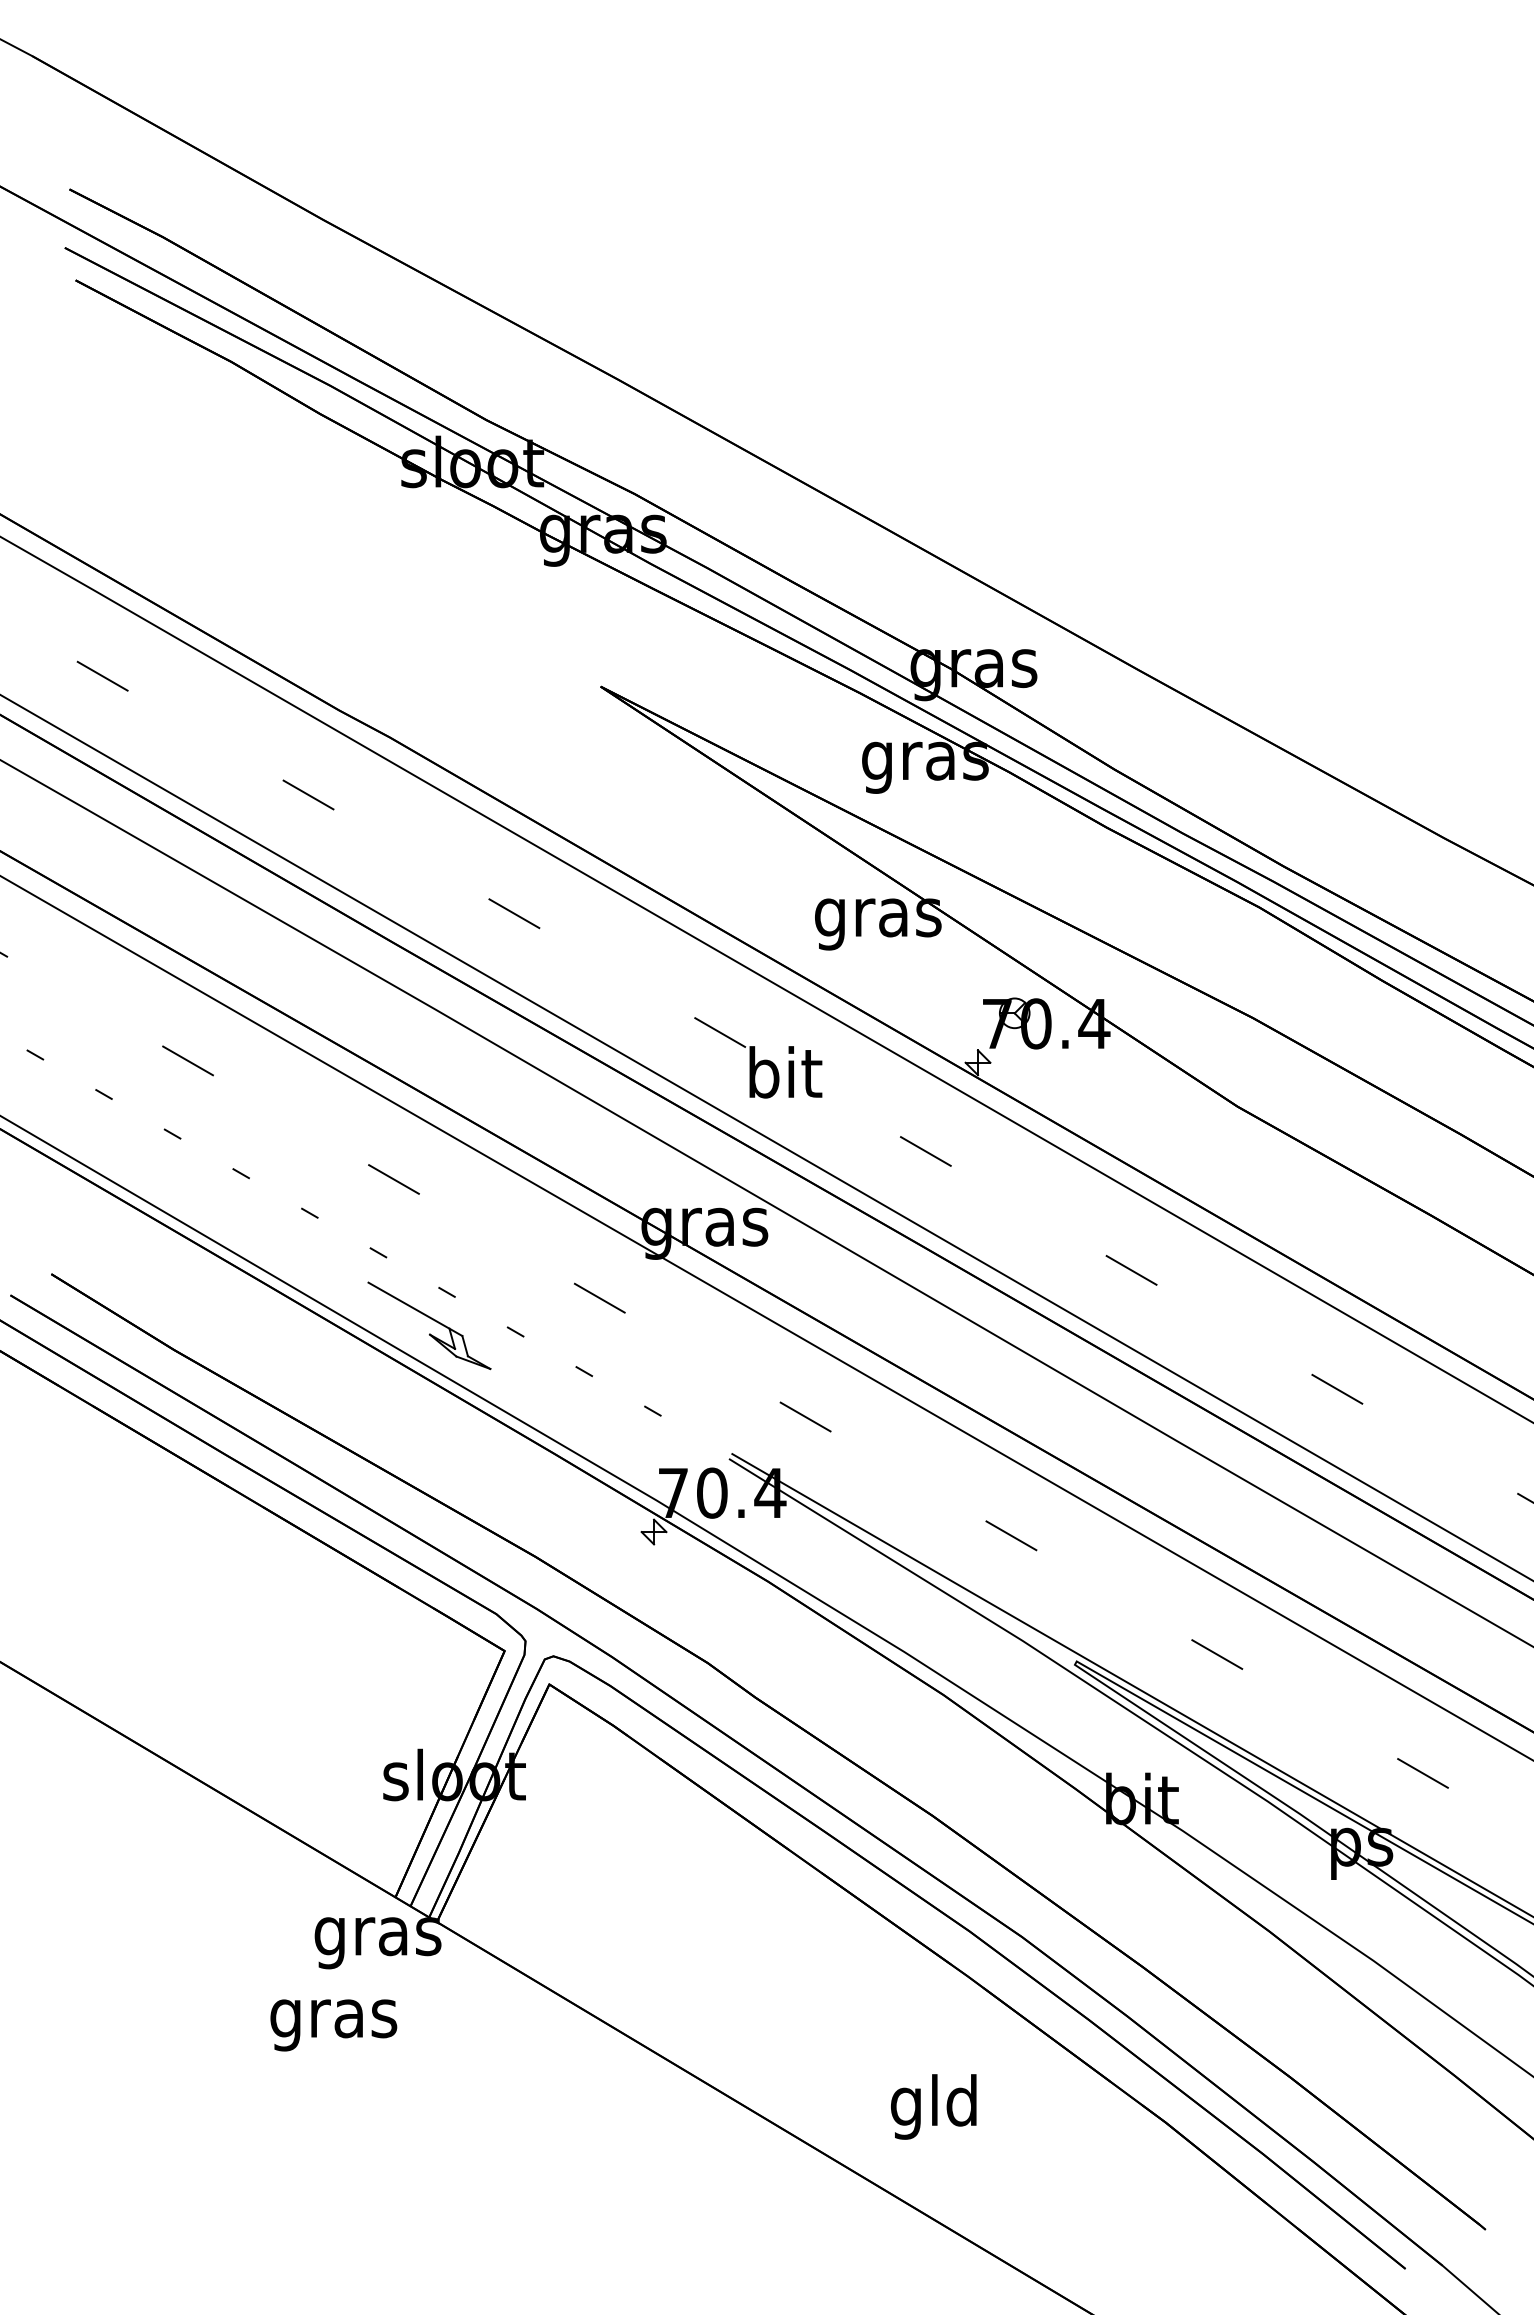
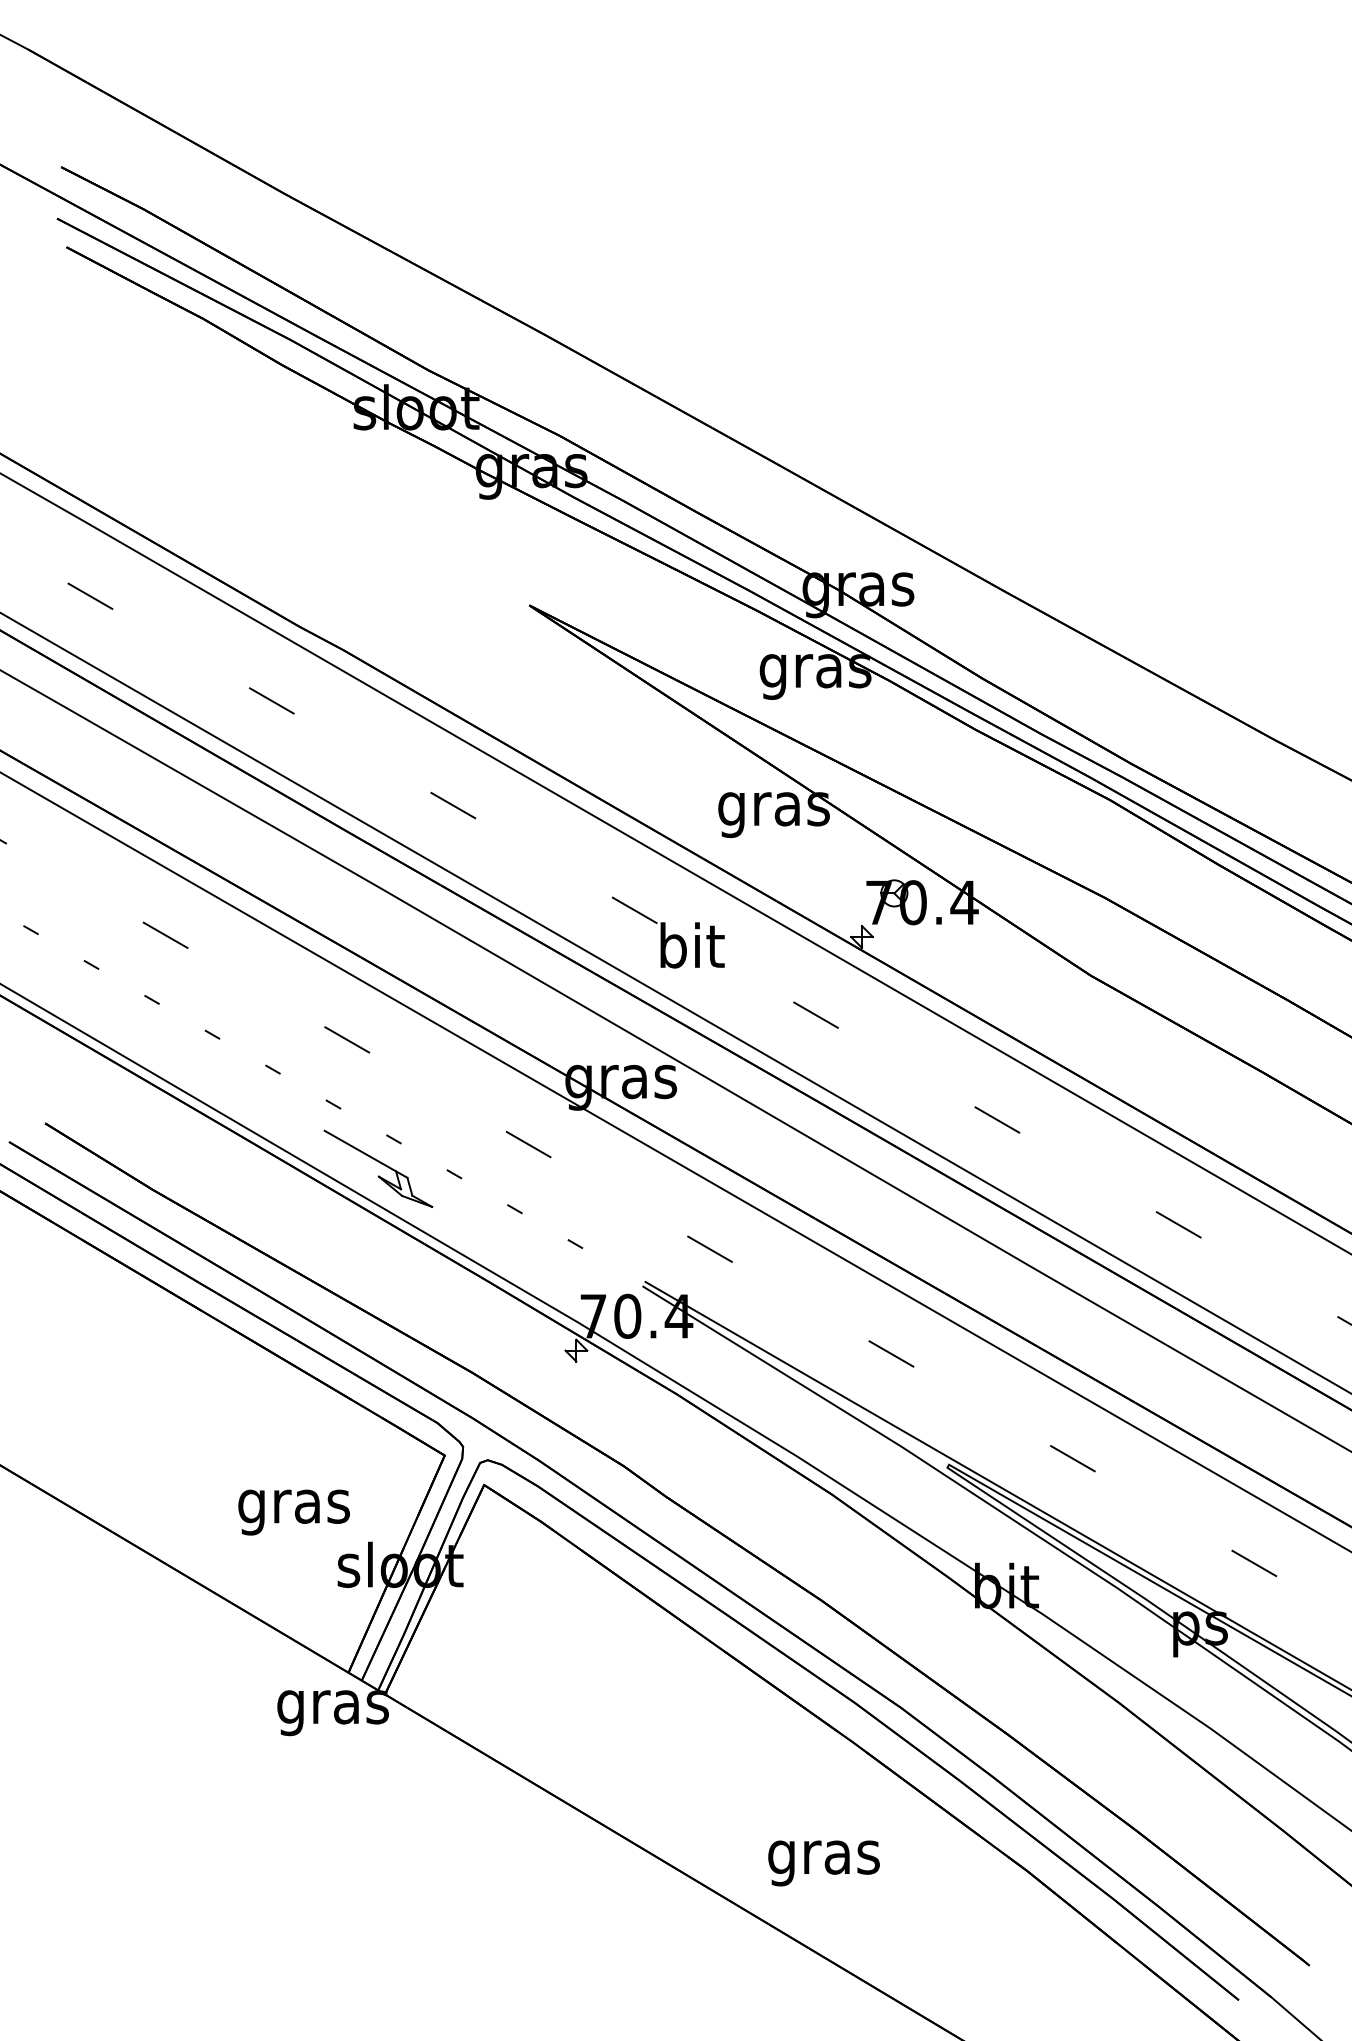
text: (333, 2025) -> (293, 1512), moved
text: (934, 2106) -> (823, 1857), gld -> gras

